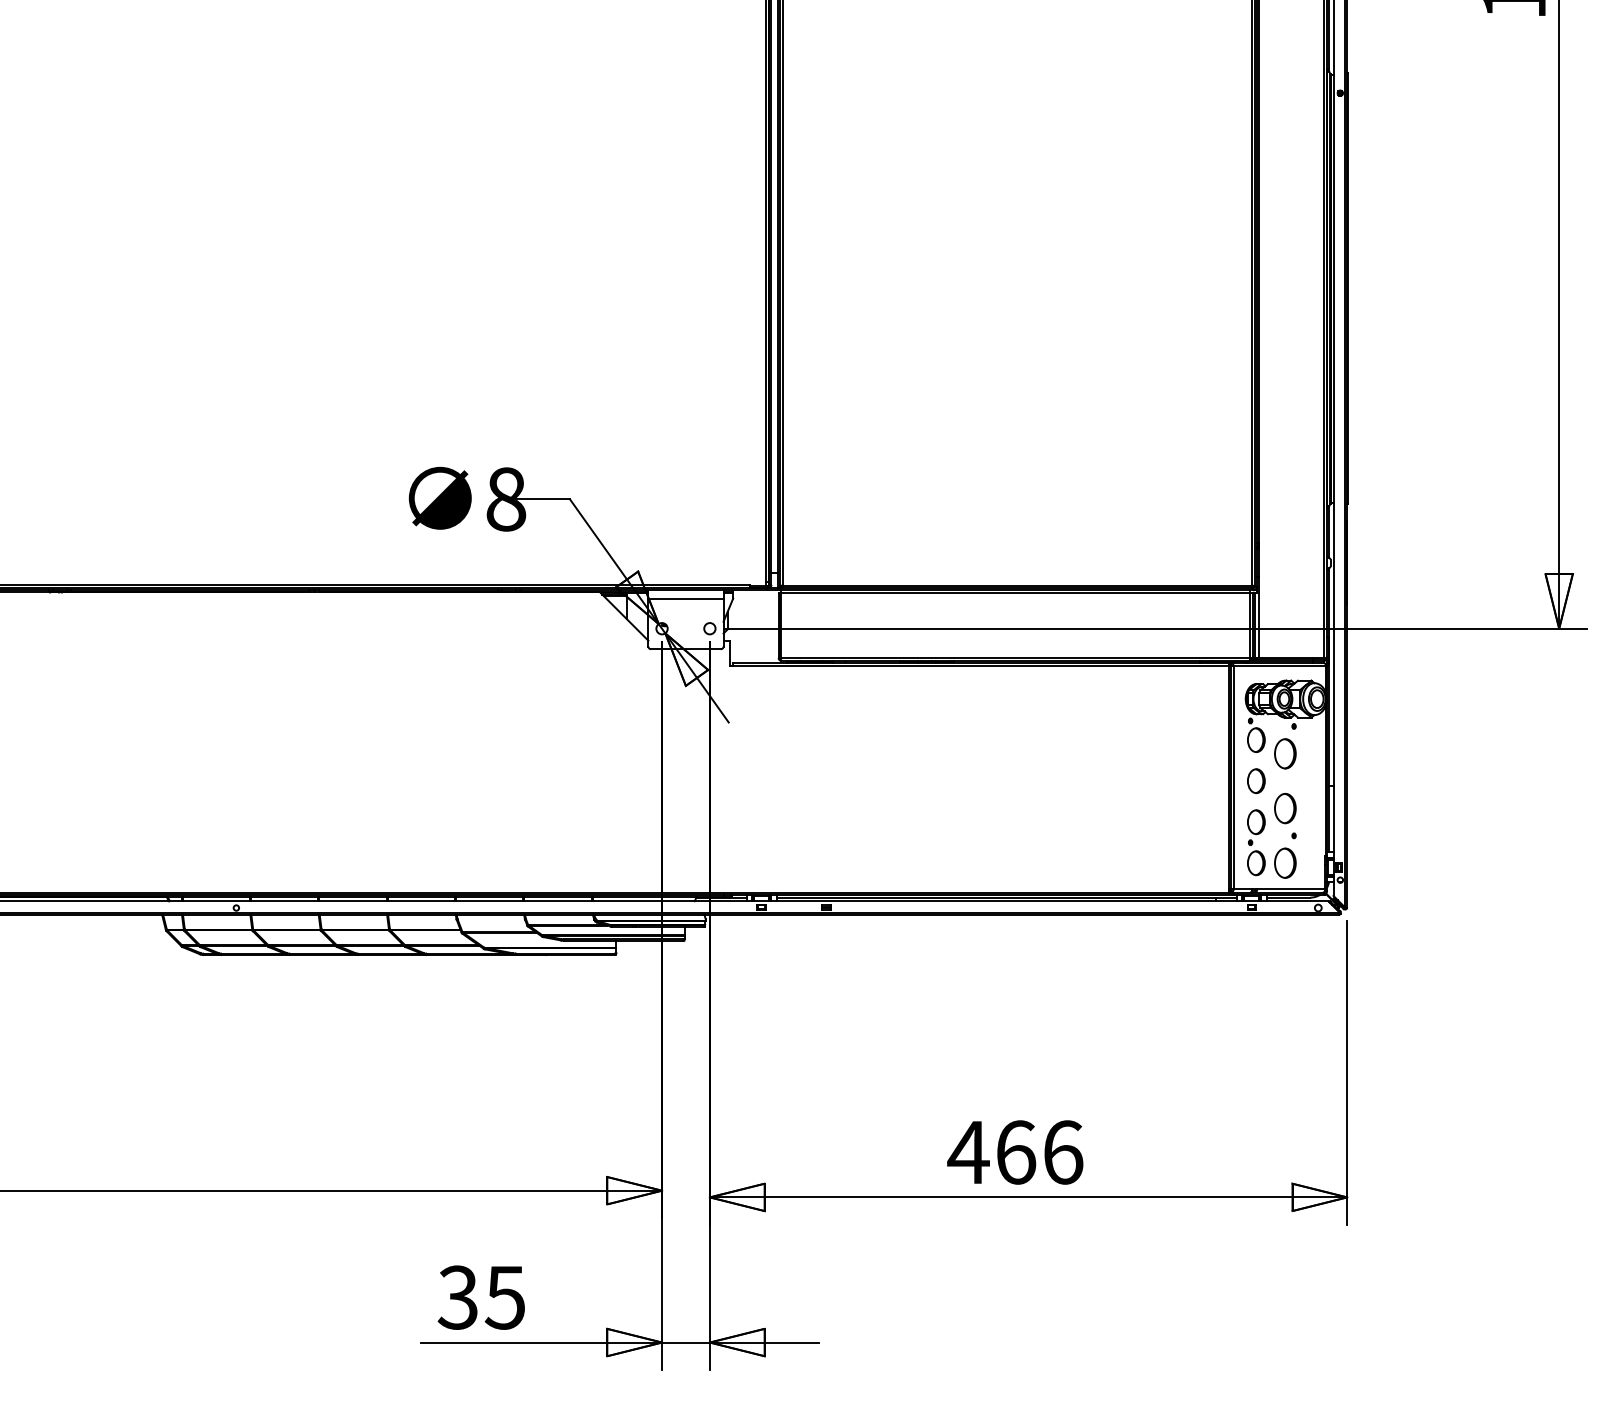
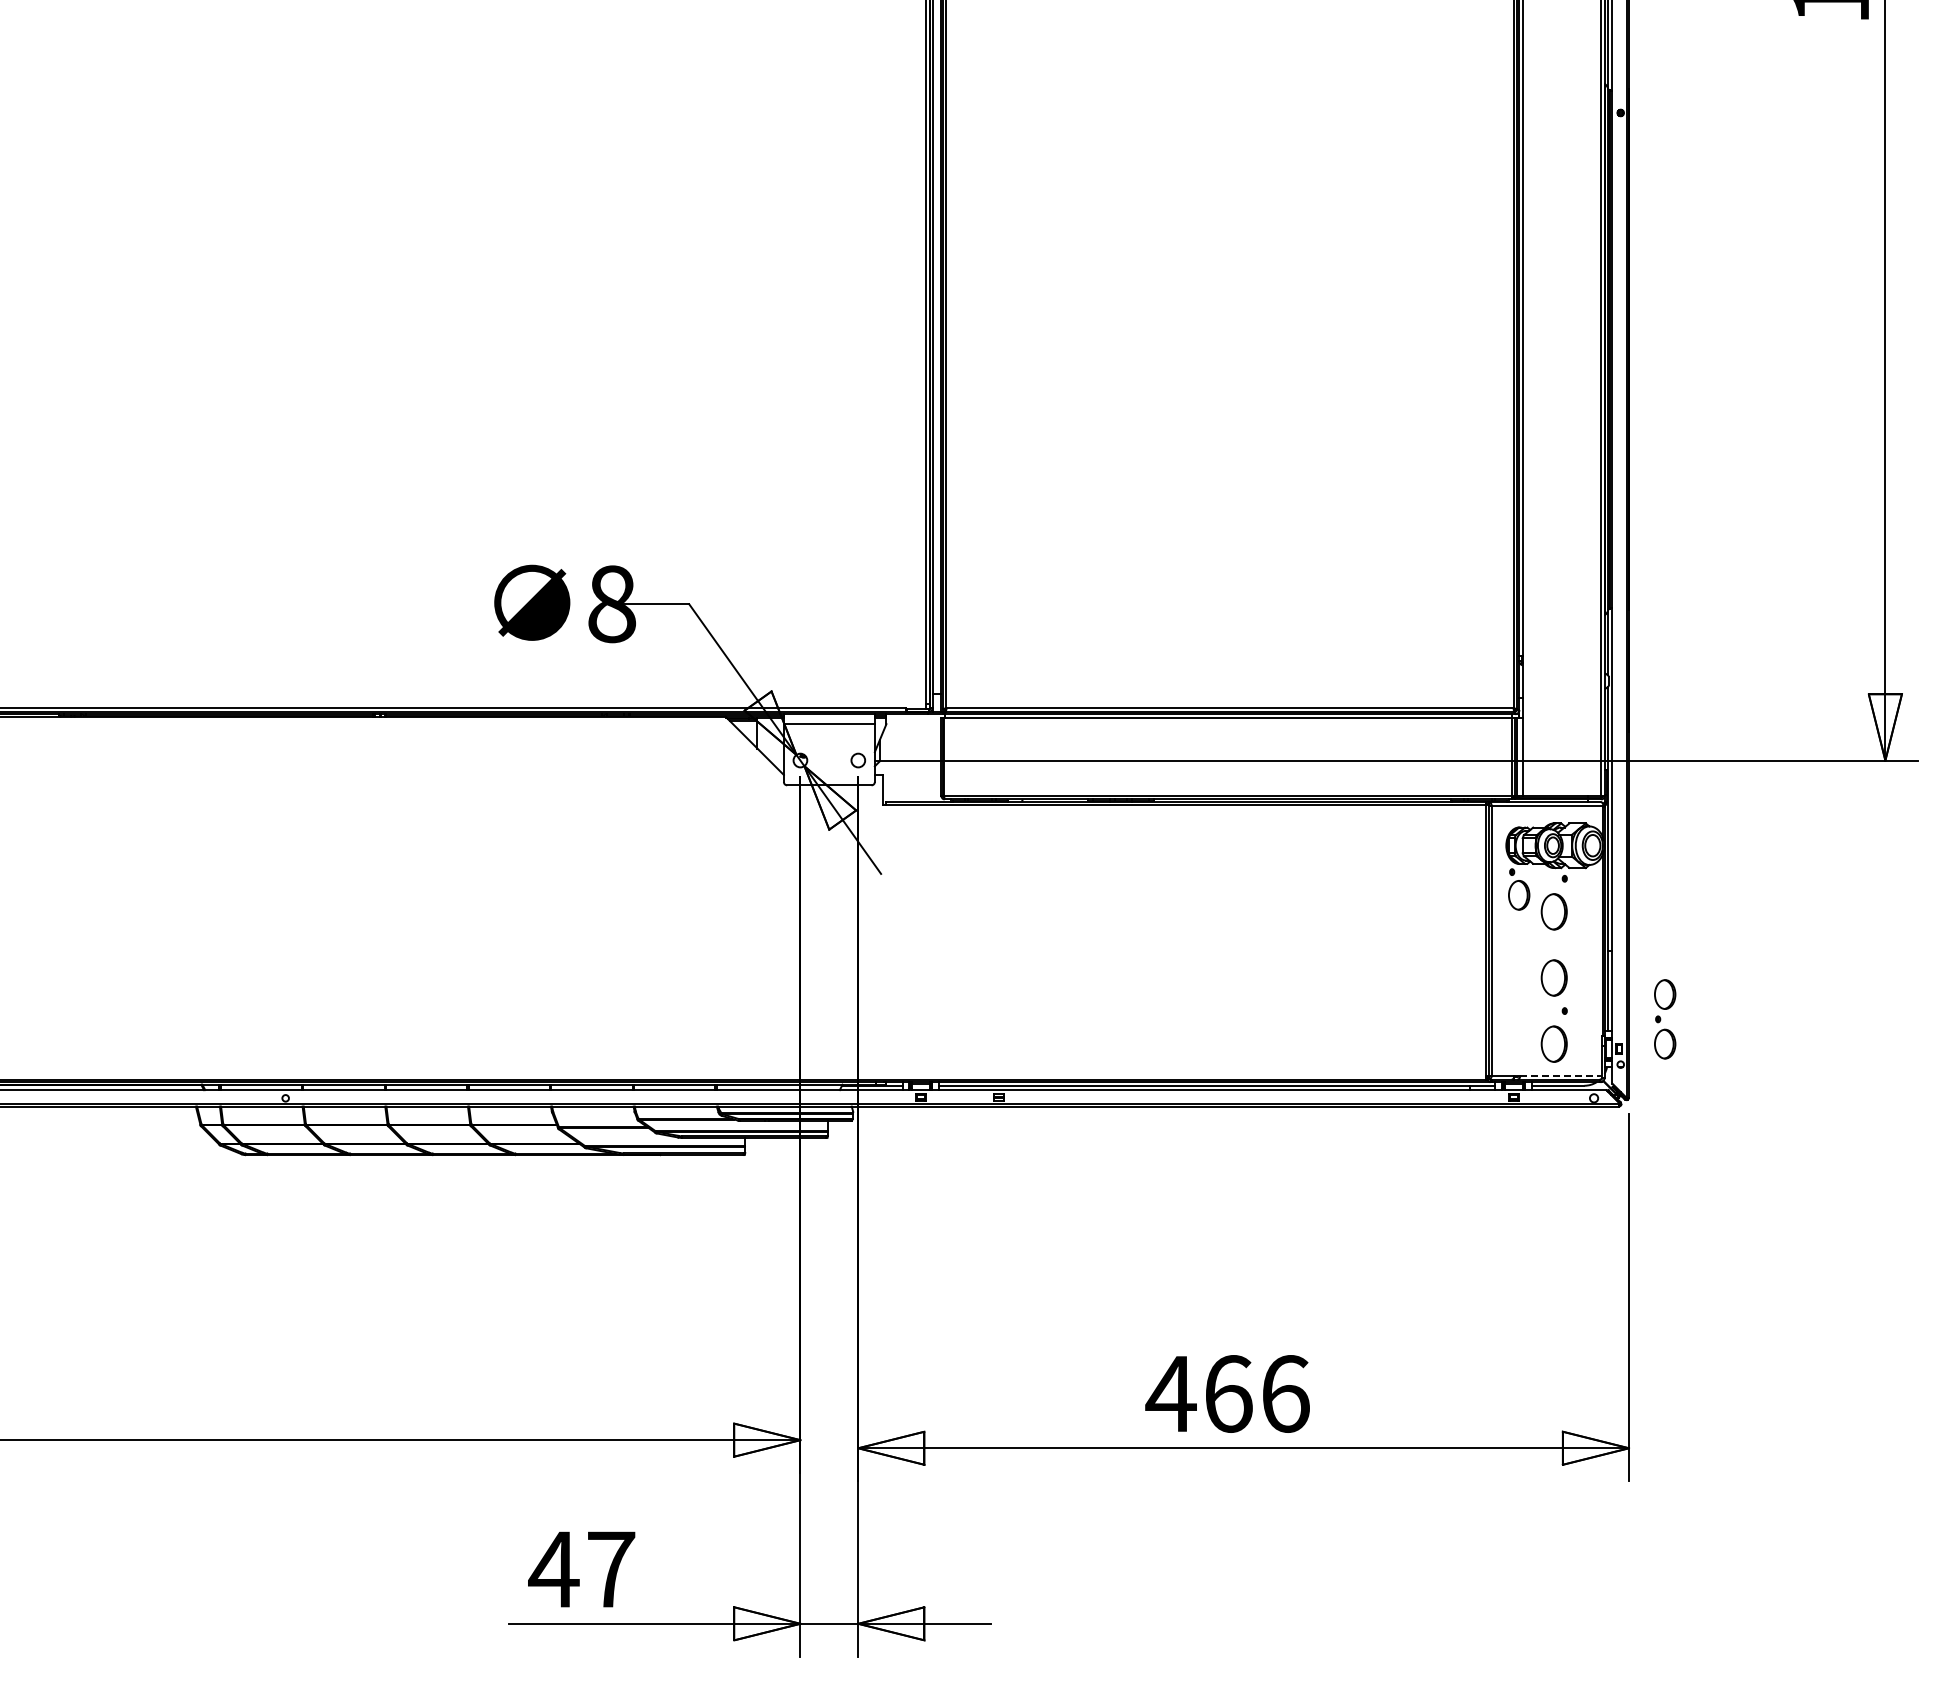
part: (1256, 780) -> (1519, 944), removed
part: (1256, 842) -> (1665, 1019), moved
line: (1291, 889) -> (1561, 1075), solid -> dashed
text: (481, 1297) -> (581, 1569), 35 -> 47

